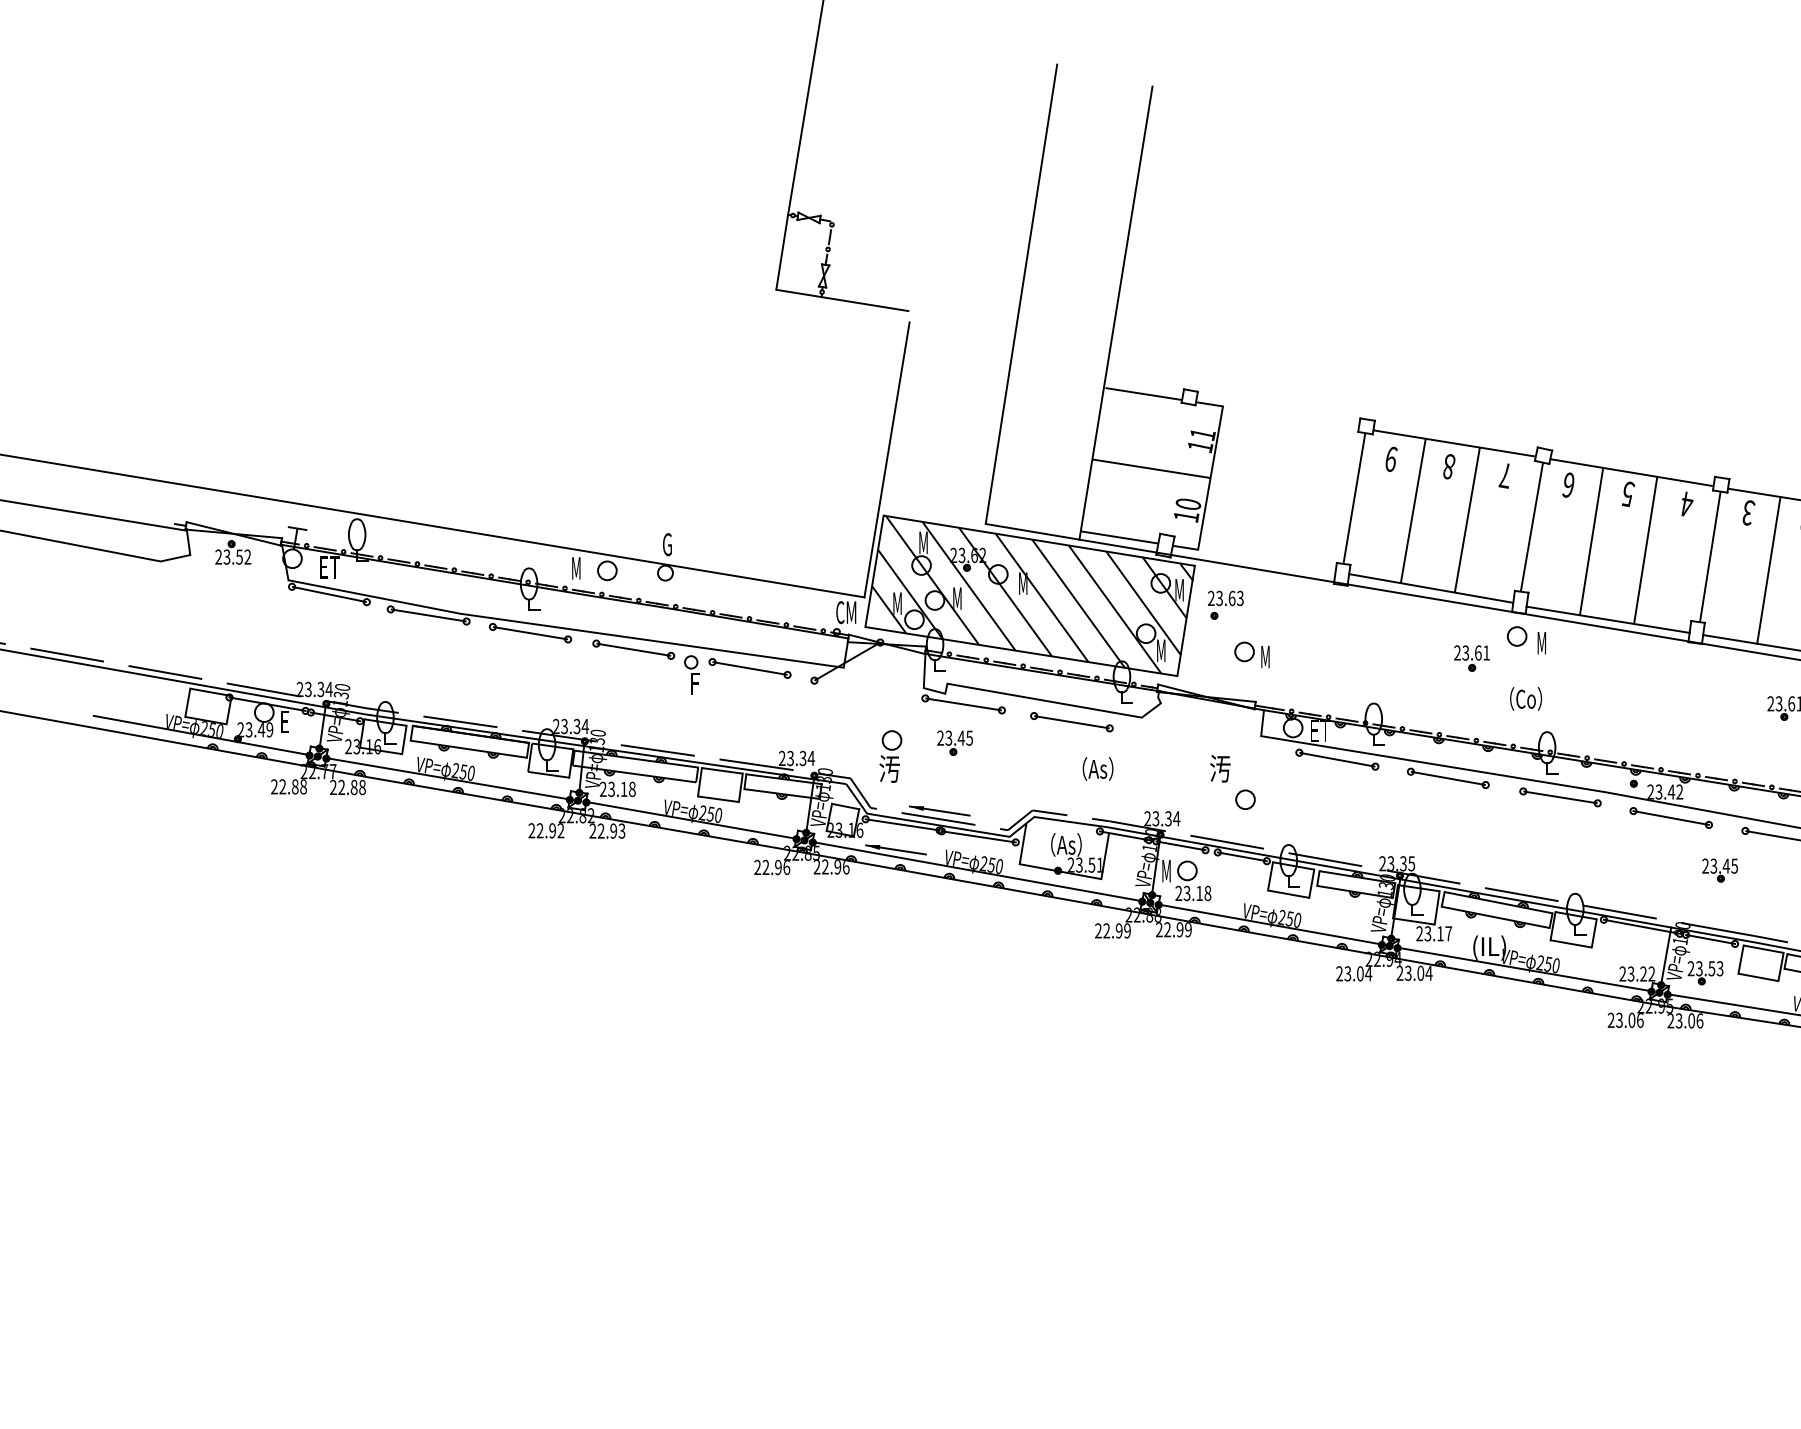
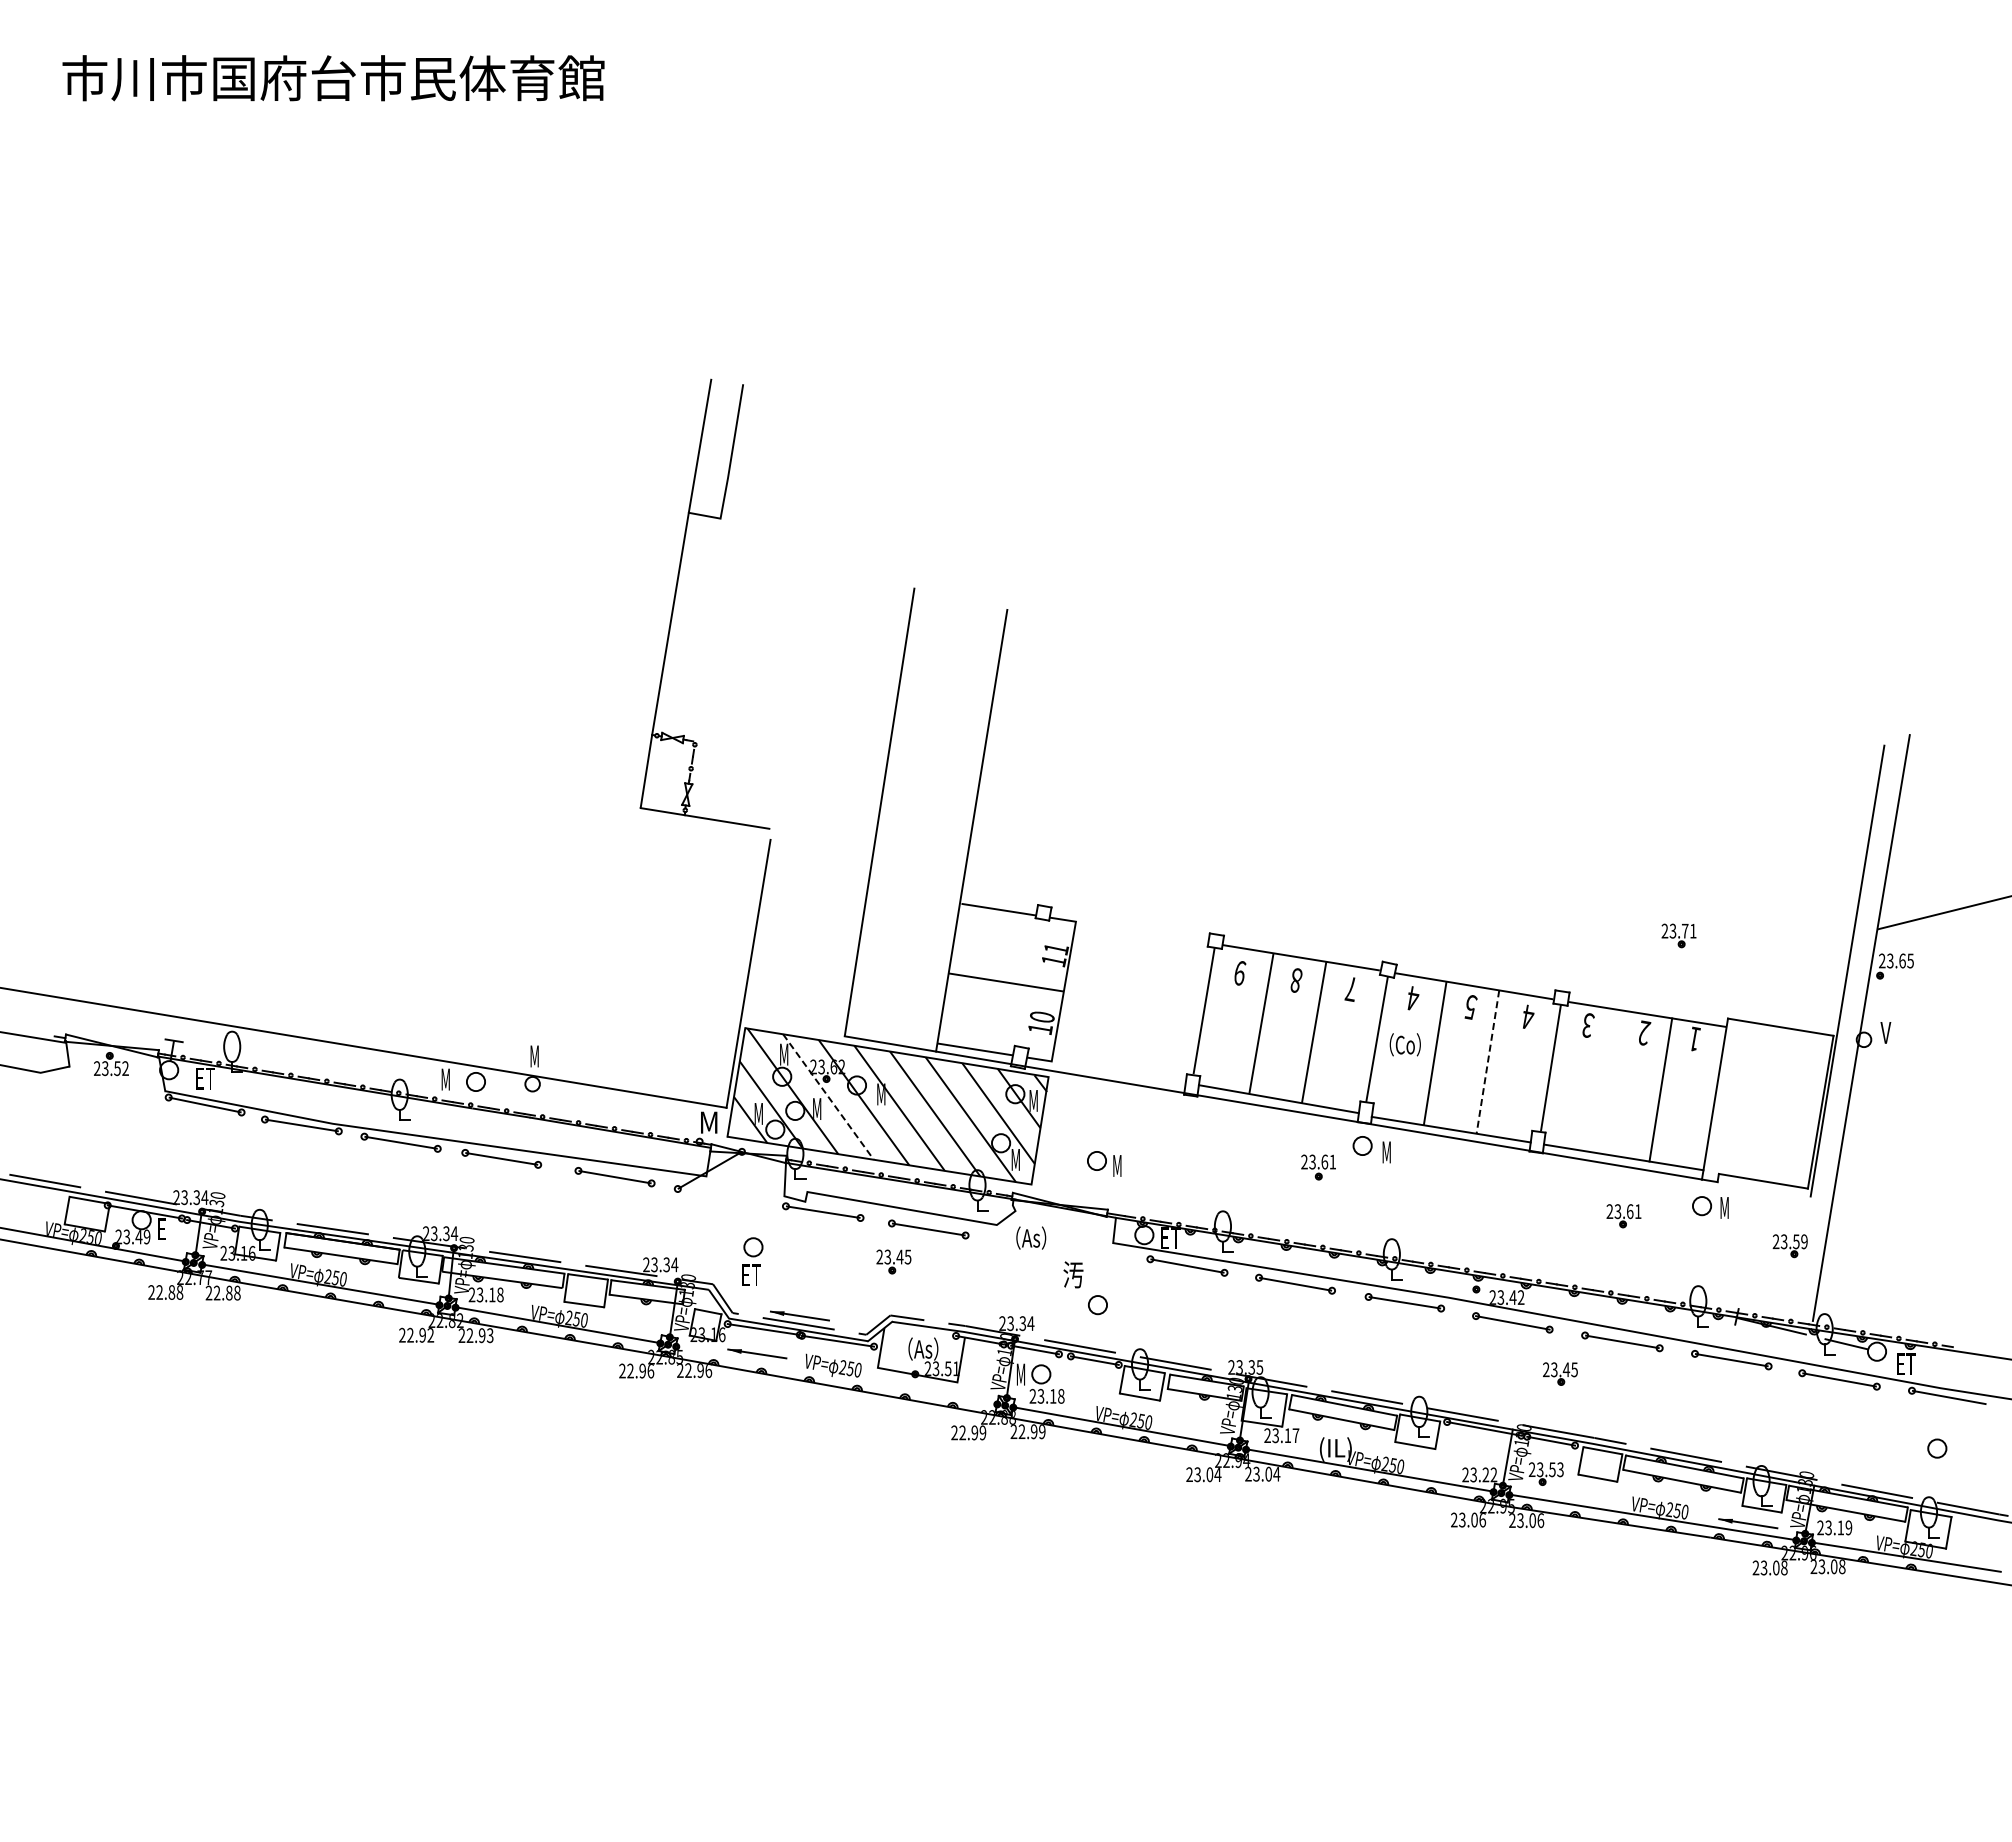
text: (1568, 485) -> (1412, 998), 6 -> 4
text: (667, 544) -> (534, 1056), G -> M
line: (1645, 550) -> (1487, 1062), solid -> dashed
line: (1768, 570) -> (1607, 1081), removed
line: (969, 586) -> (828, 1097), solid -> dashed
part: (1225, 605) -> (1078, 1115), removed
text: (845, 612) -> (708, 1122), CM -> M
part: (690, 675) -> (557, 1183), removed
text: (1525, 698) -> (1404, 1044), moved
part: (954, 742) -> (893, 1261), moved
text: (890, 768) -> (751, 1274), 汚 -> ET
text: (1098, 768) -> (1031, 1237), moved
line: (977, 871) -> (836, 1374), removed

